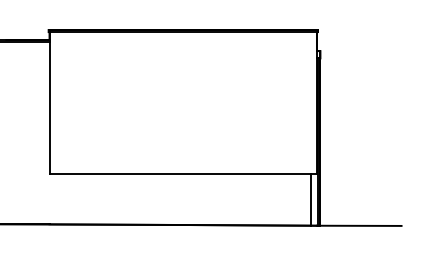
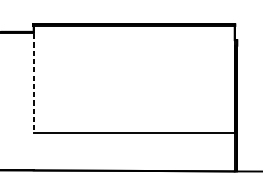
line: (49, 103) -> (33, 79), solid -> dashed
line: (311, 199) -> (230, 151), removed

